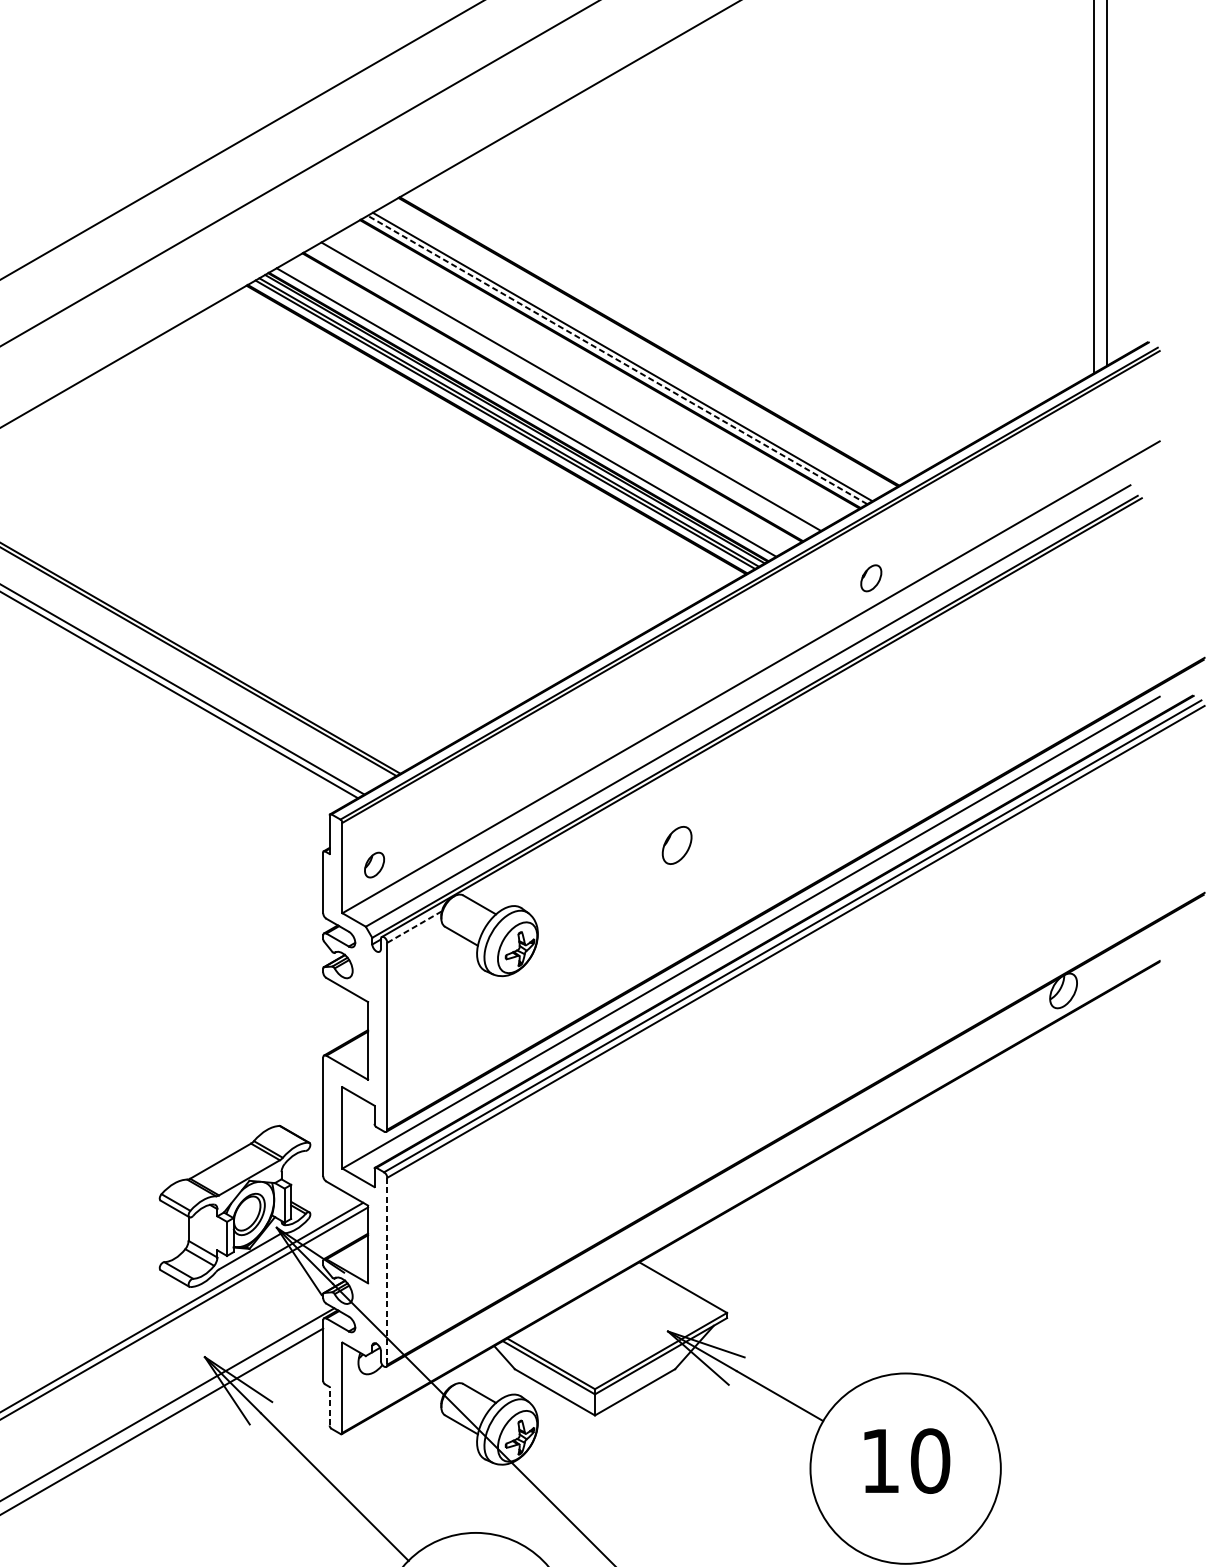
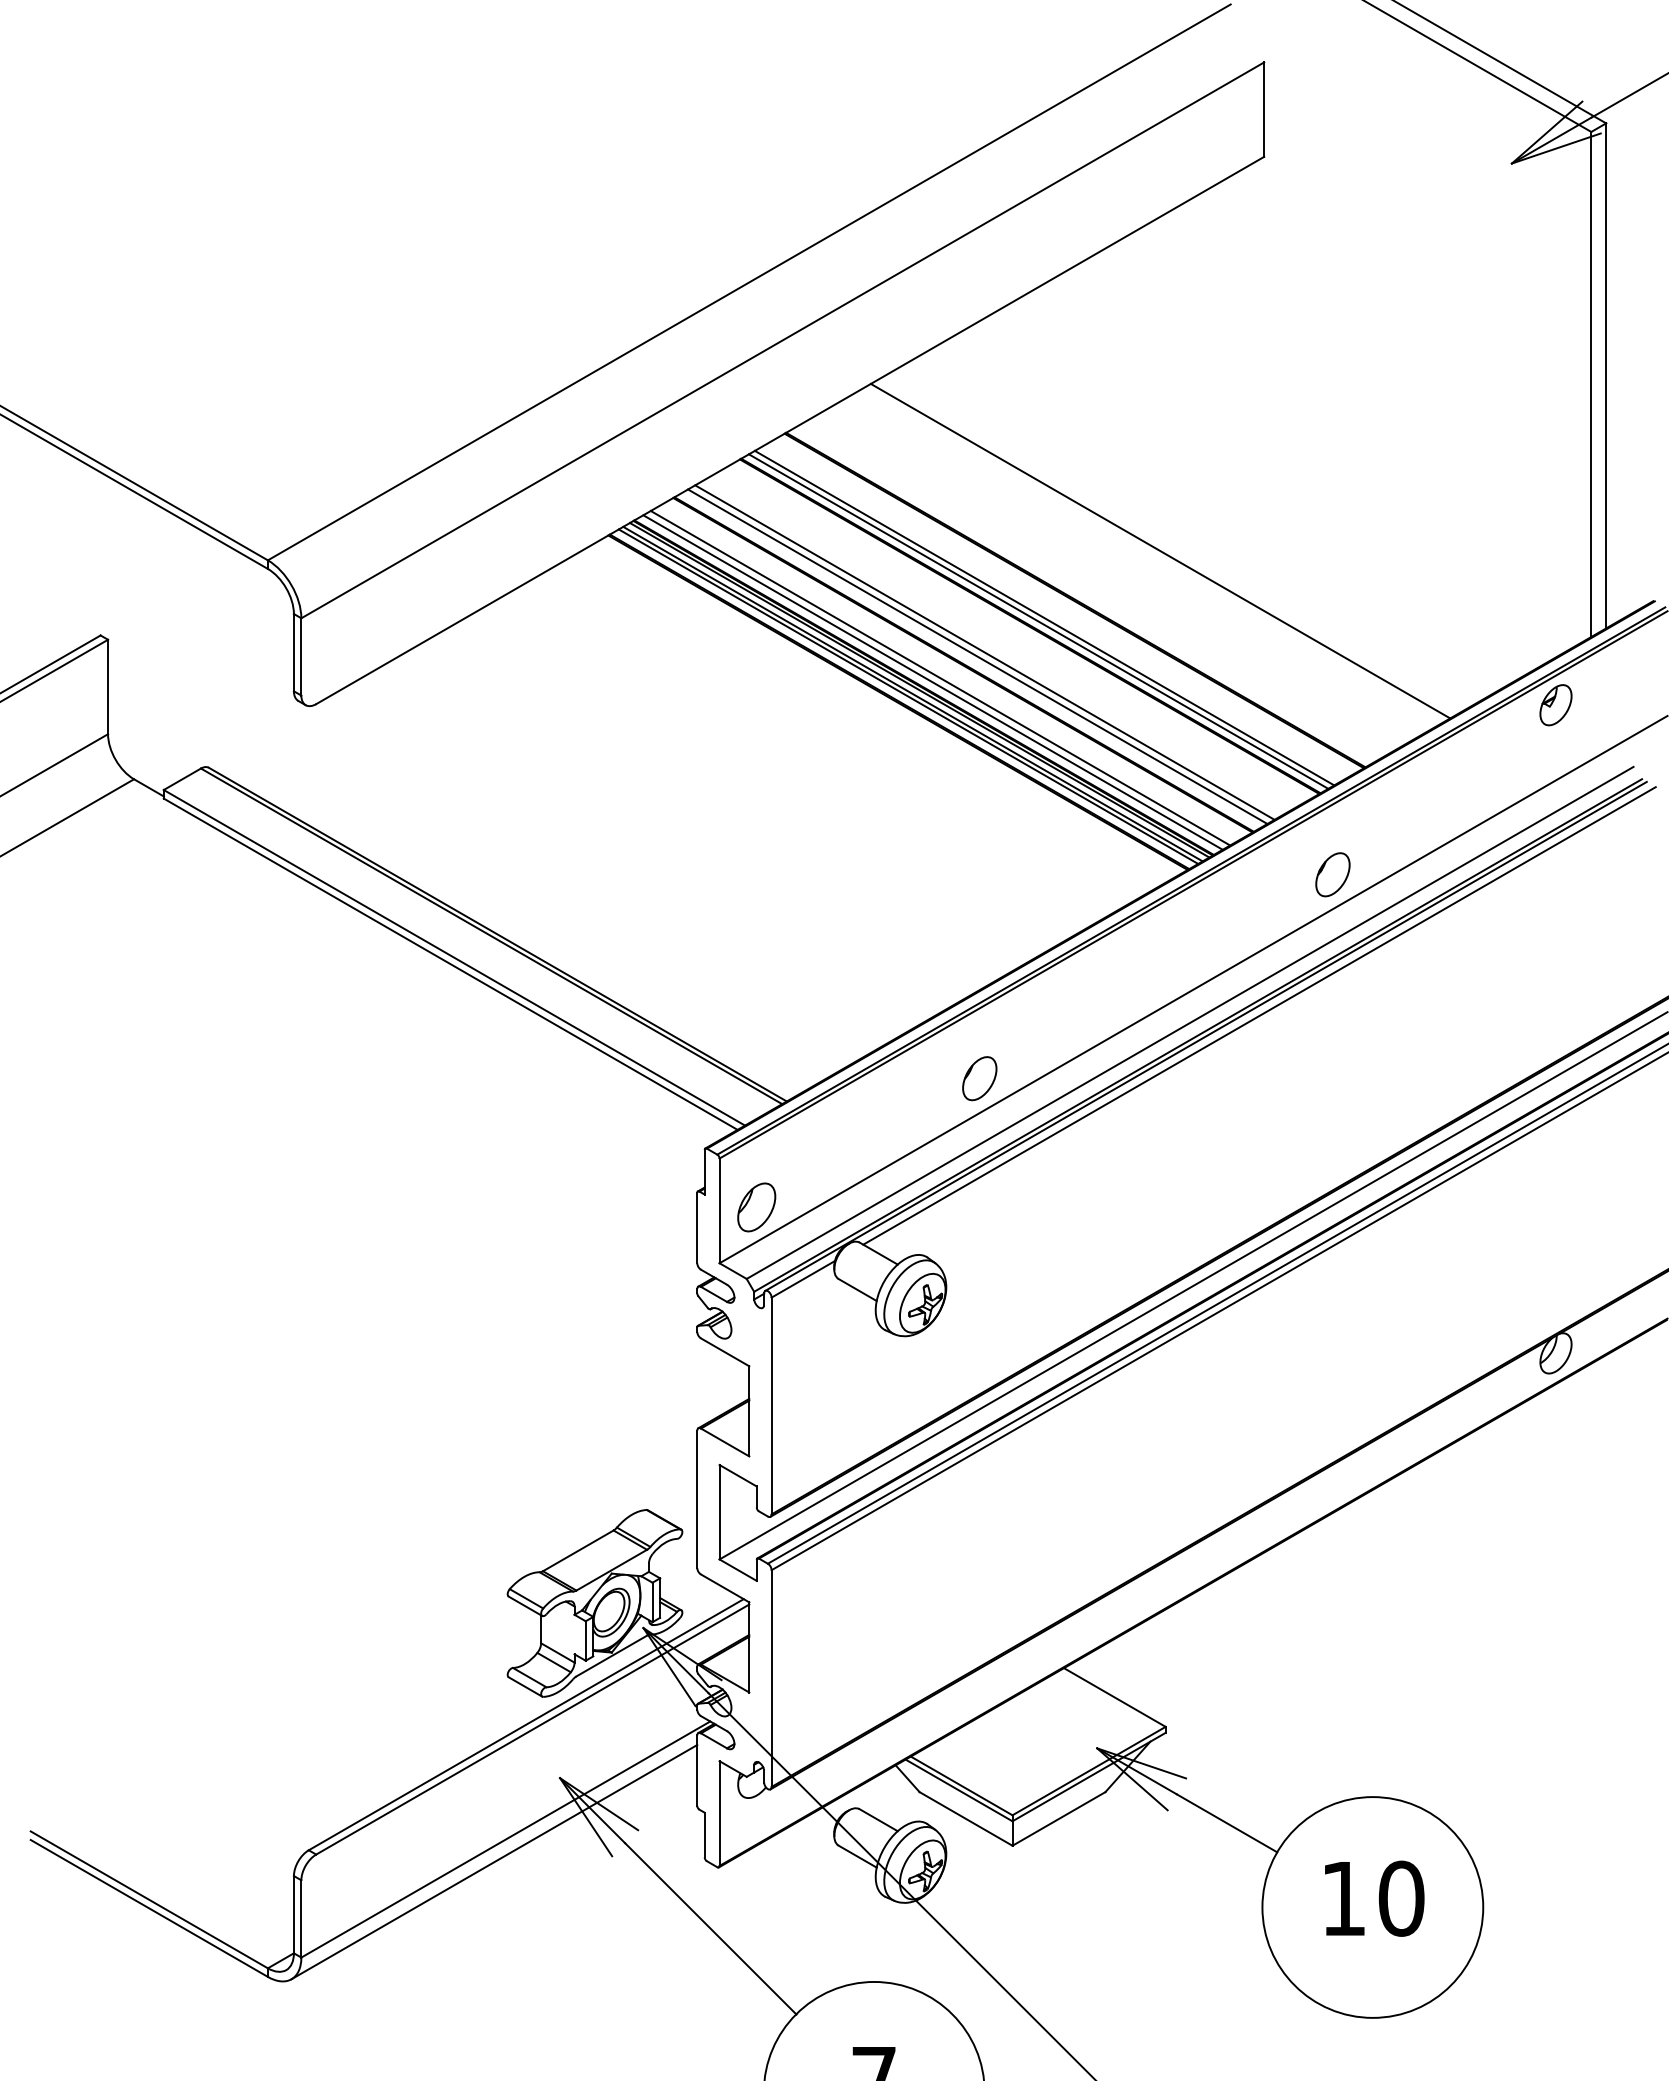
line: (722, 298) -> (1160, 550), added
line: (617, 359) -> (1038, 621), dashed -> solid
line: (564, 390) -> (977, 656), added
line: (532, 409) -> (940, 678), added
part: (1063, 432) -> (1555, 705), added
part: (870, 578) -> (1332, 874), size x1.43
line: (807, 699) -> (1259, 1015), added
part: (676, 845) -> (979, 1078), moved
part: (374, 865) -> (756, 1207), size x1.67
line: (414, 927) -> (803, 1279), dashed -> solid
line: (387, 1272) -> (771, 1679), dashed -> solid
line: (329, 1405) -> (704, 1834), dashed -> solid

